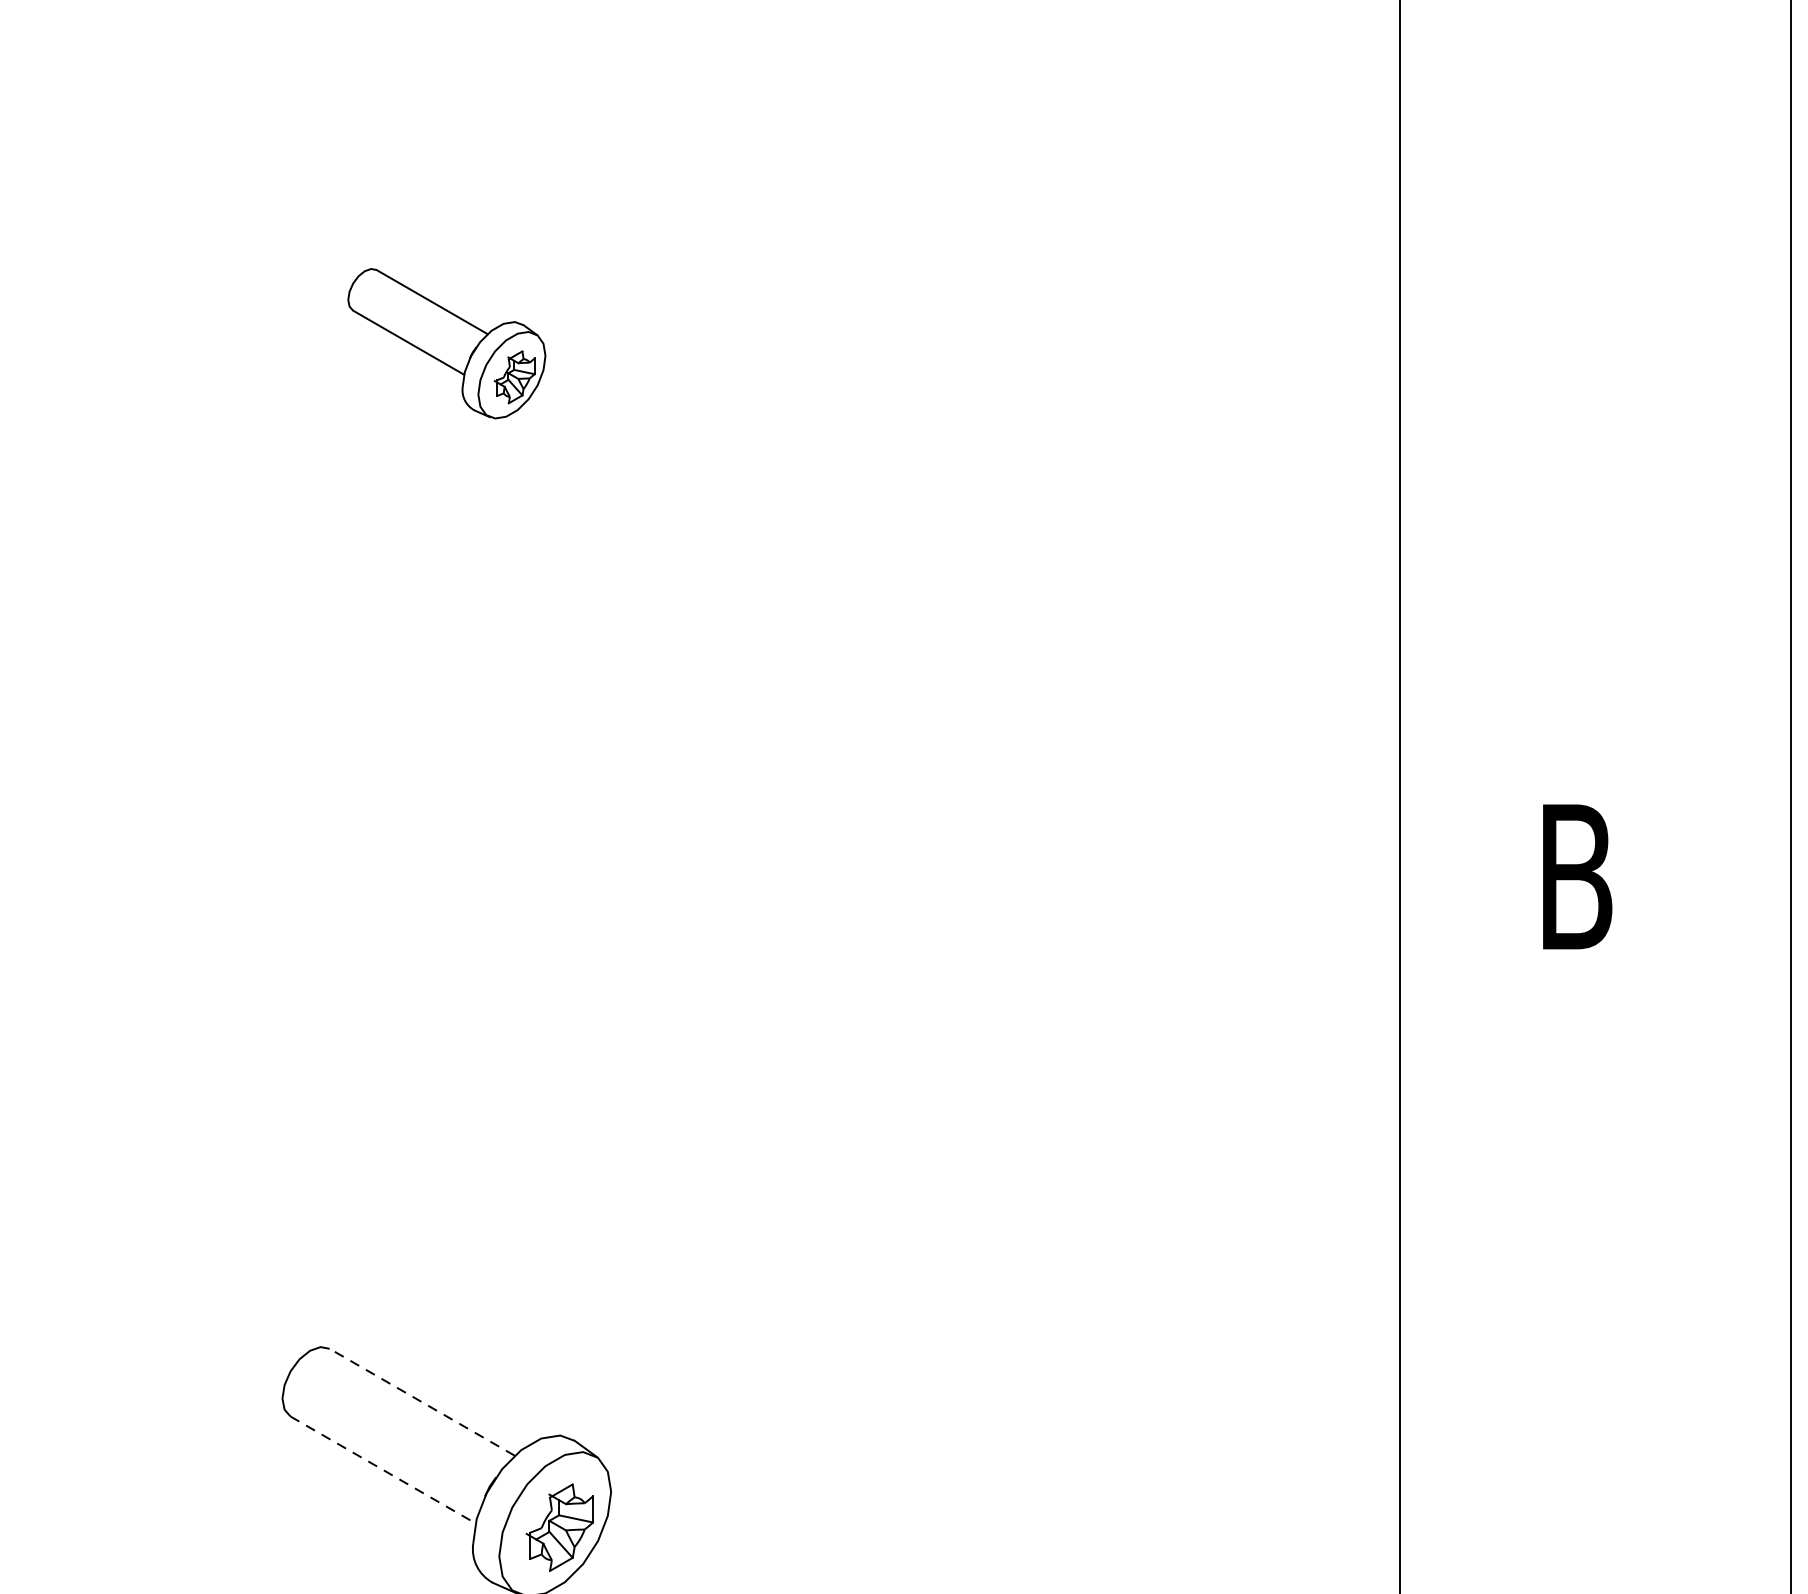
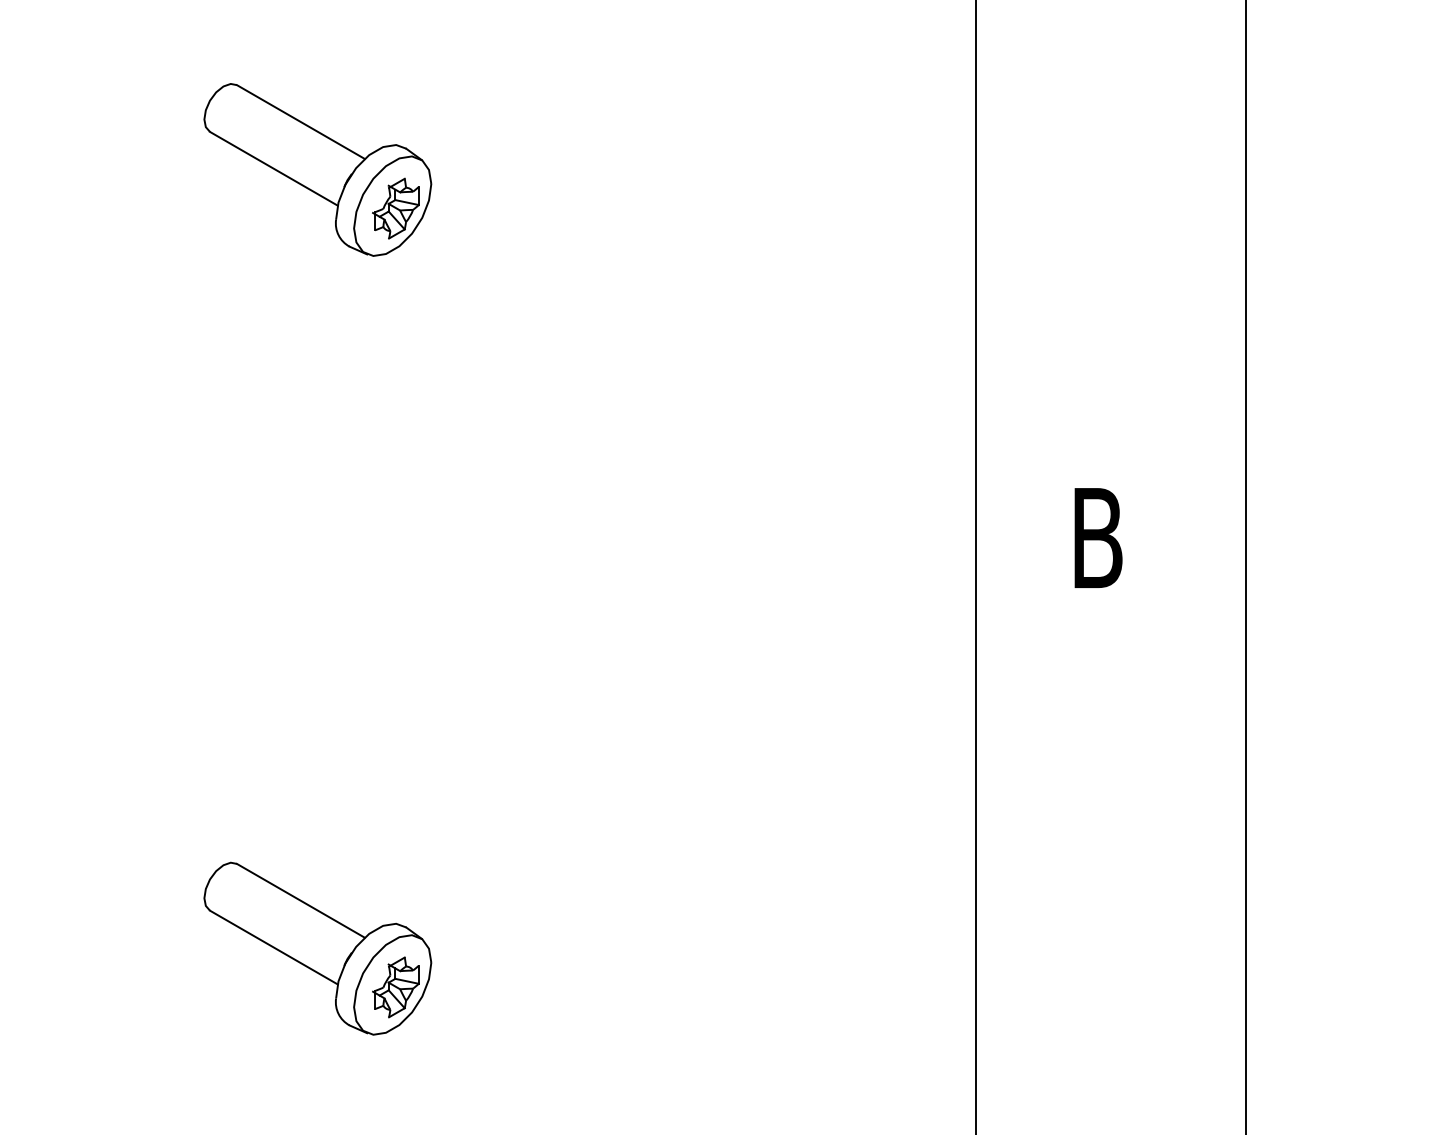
part: (446, 343) -> (317, 169), size x1.67
line: (421, 1401) -> (300, 900), dashed -> solid
line: (382, 1469) -> (273, 947), dashed -> solid

